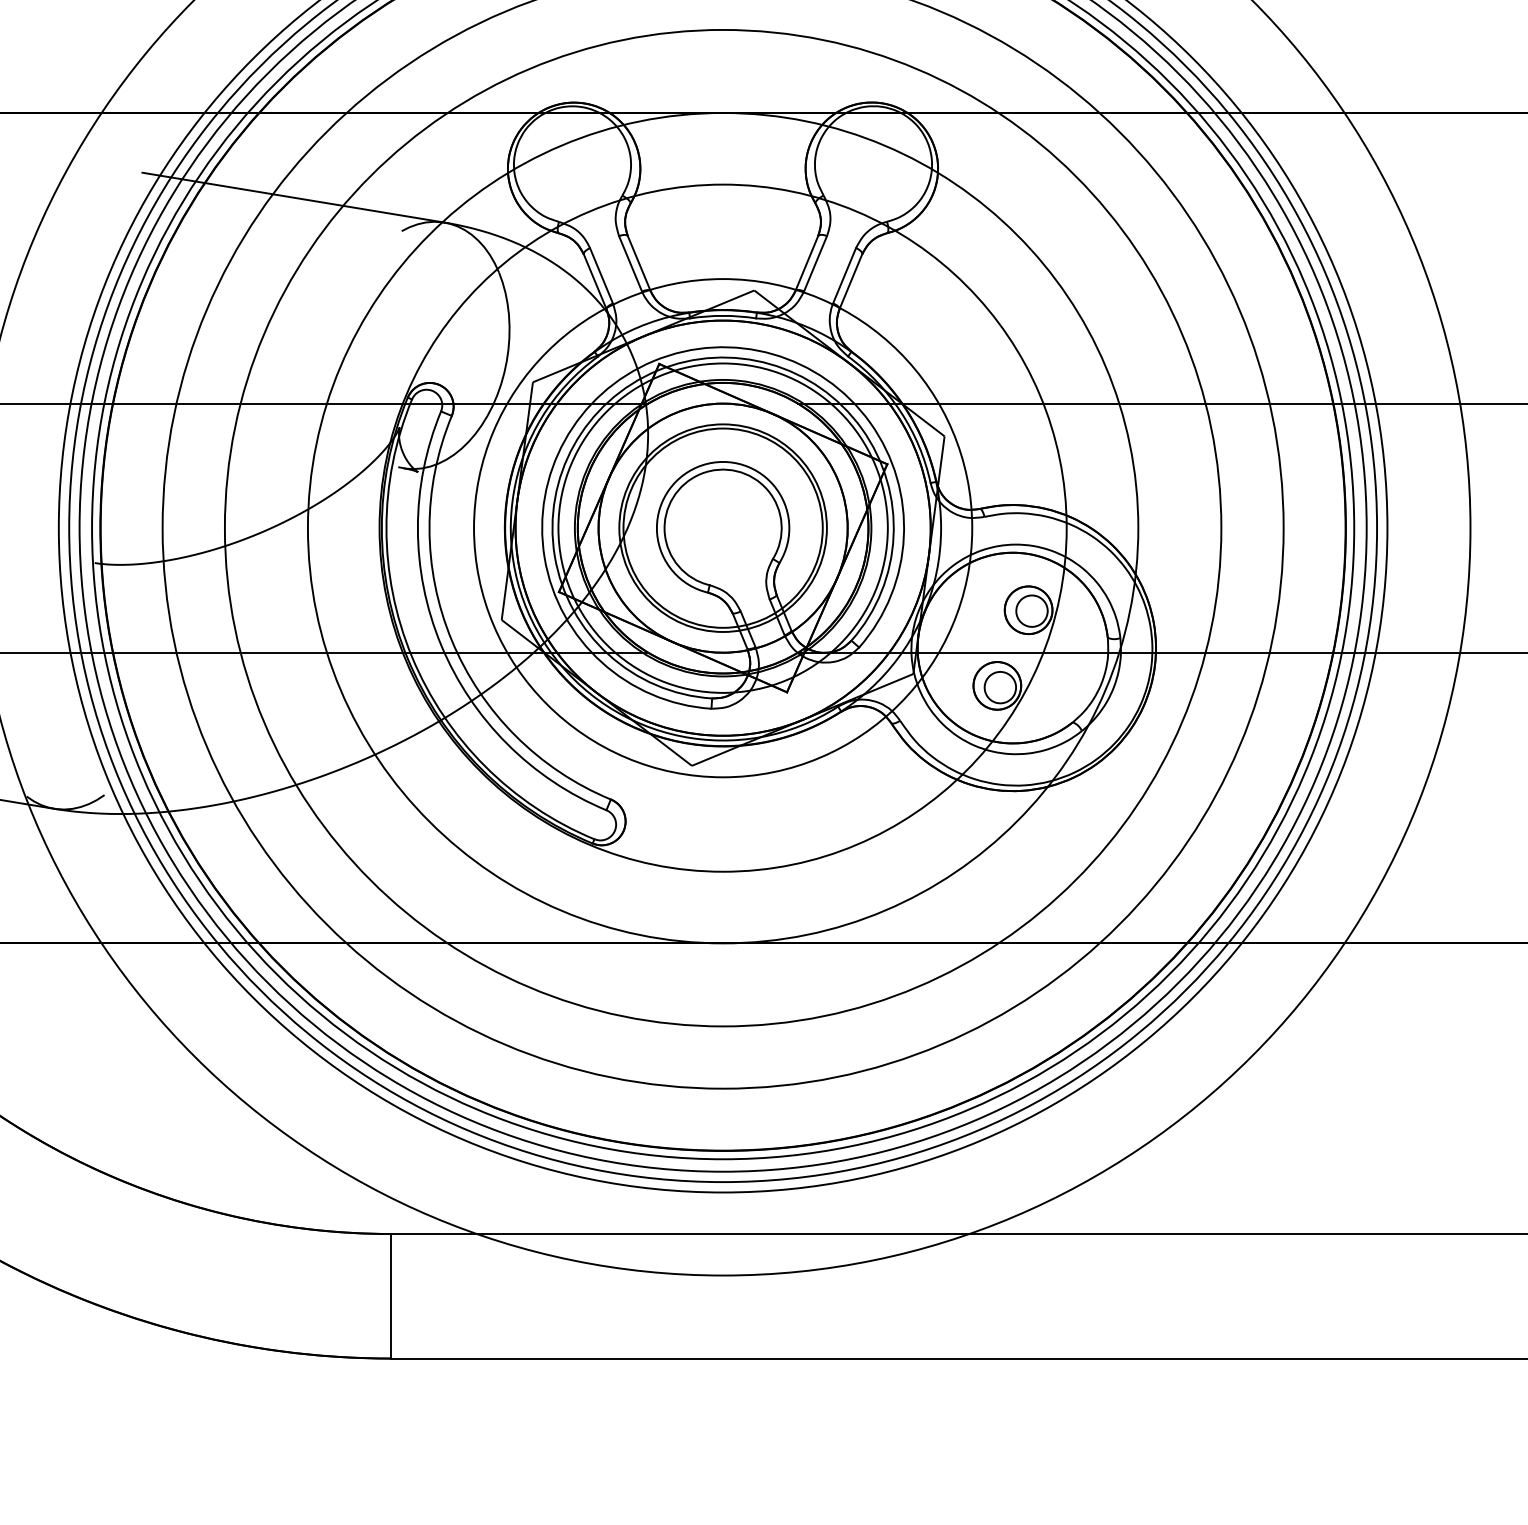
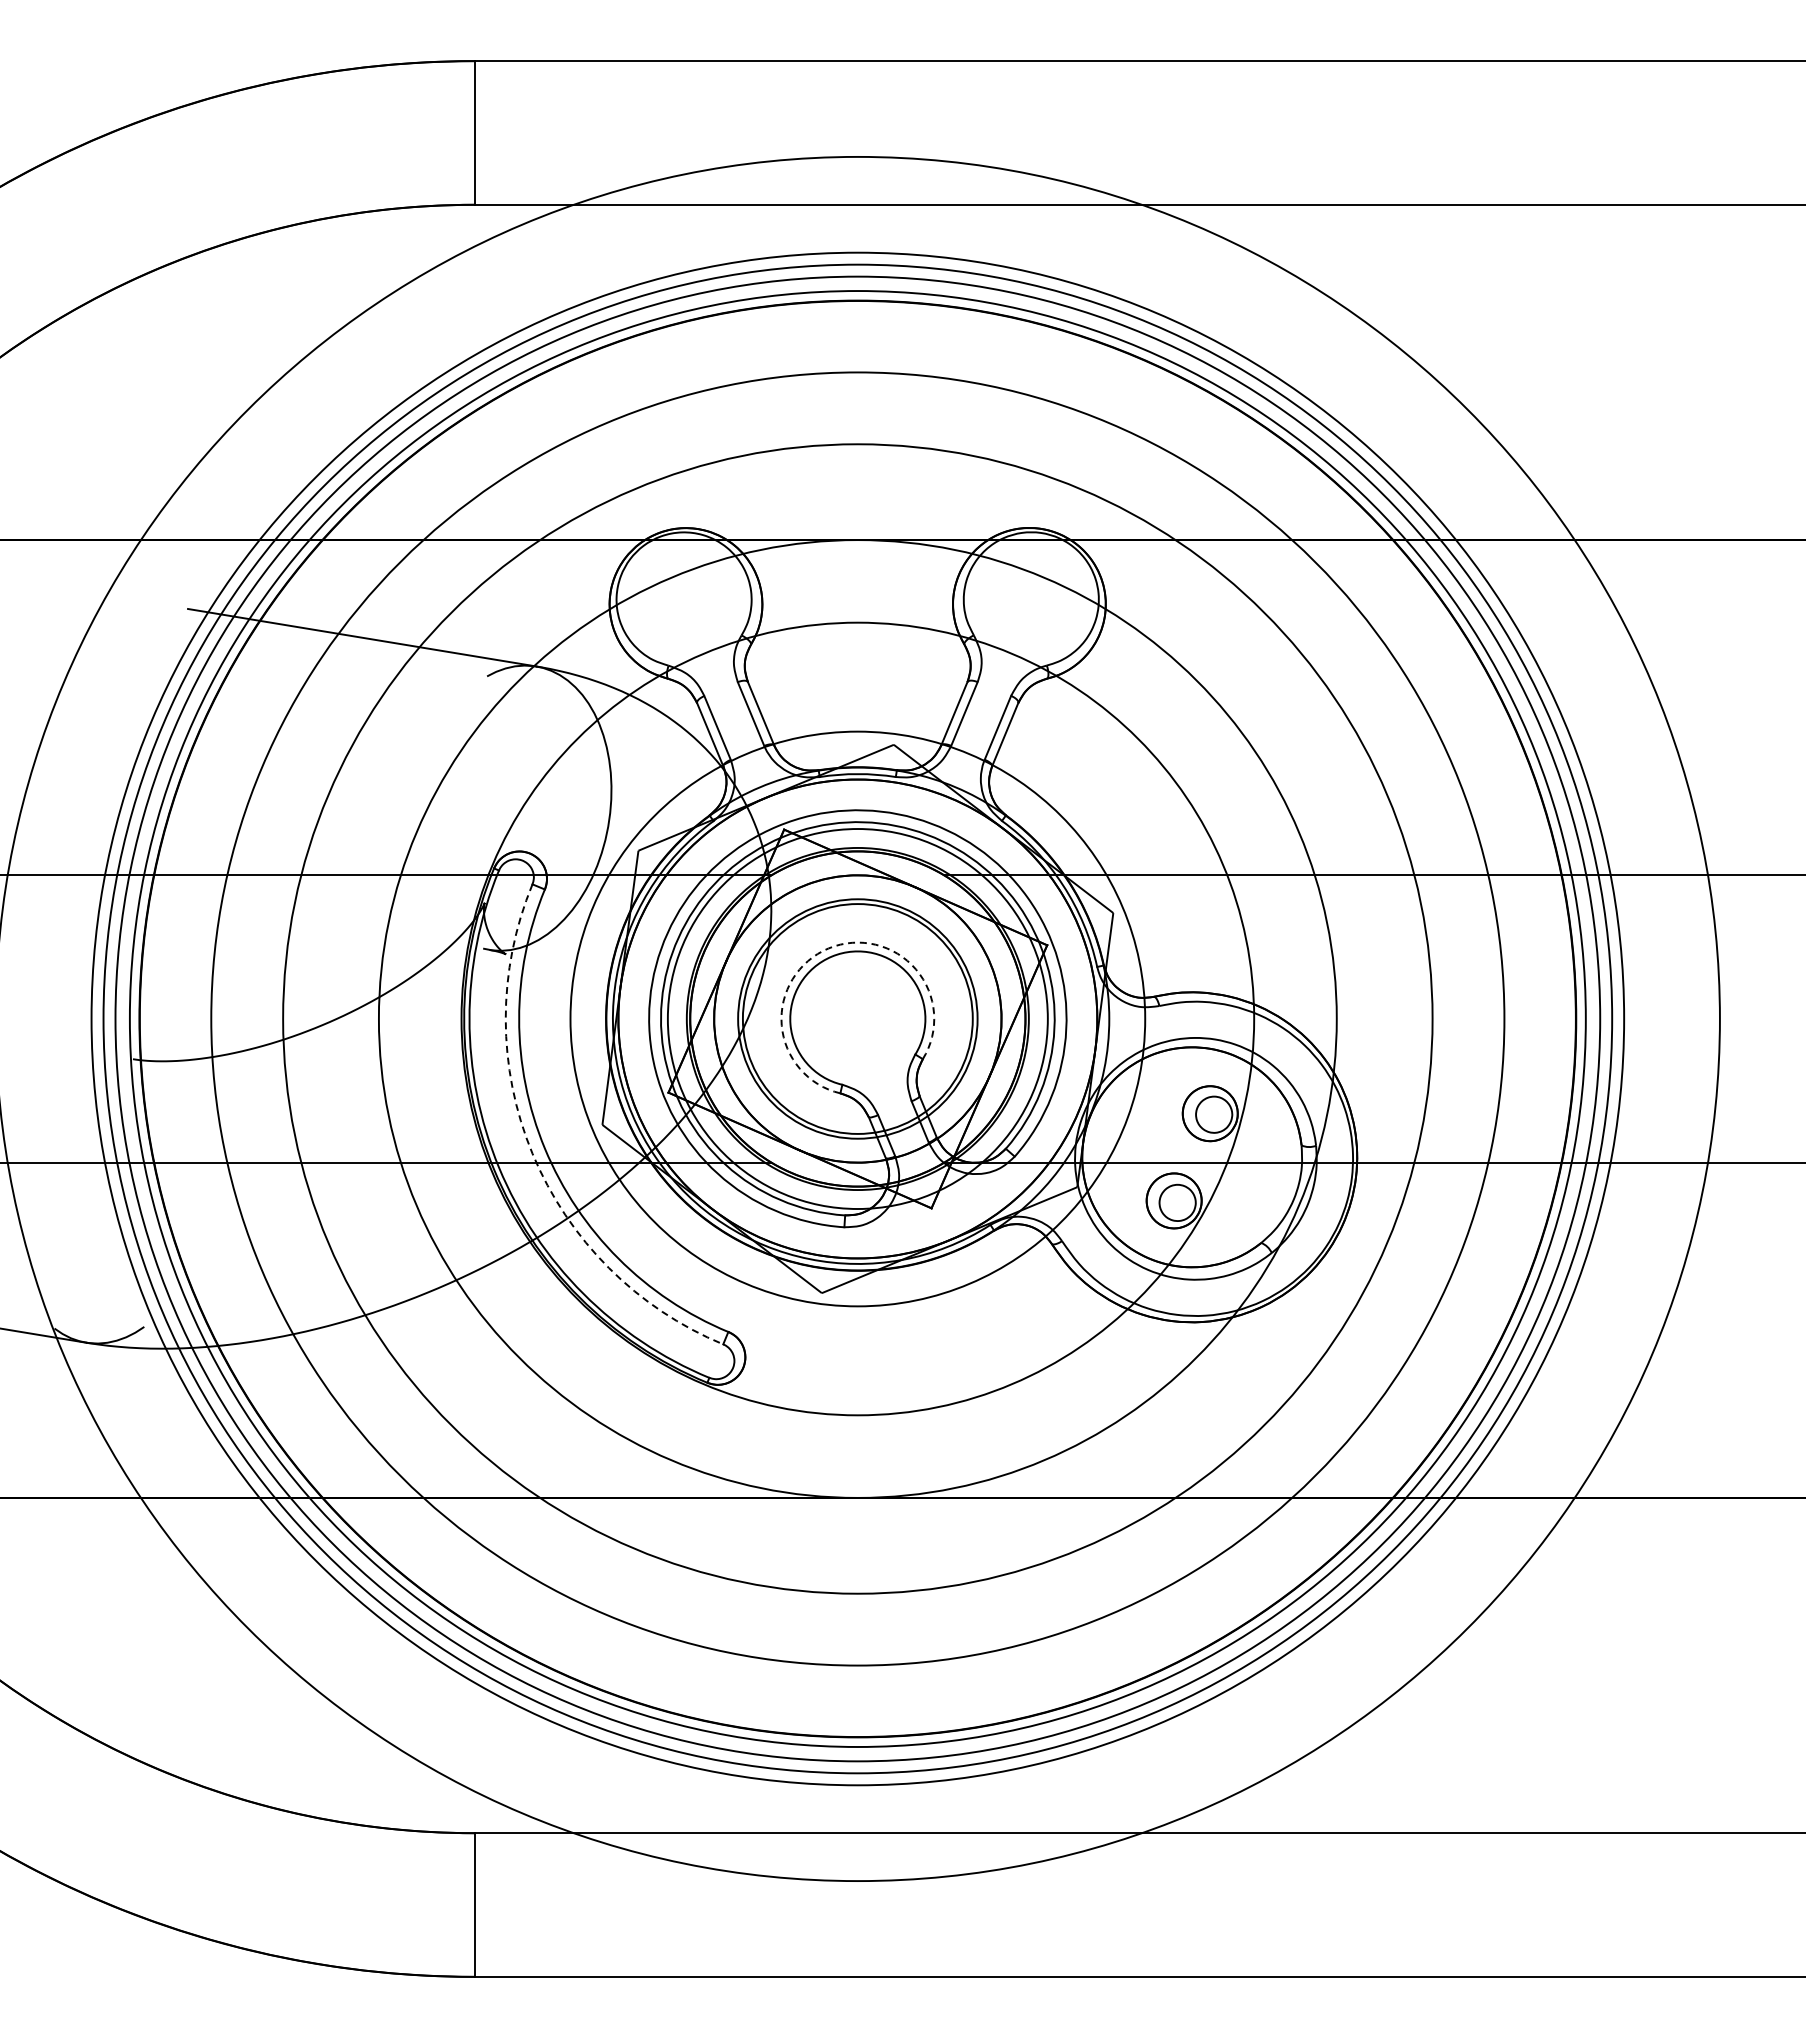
arc: (697, 467) -> (828, 948), solid -> dashed
arc: (441, 644) -> (532, 1153), solid -> dashed

